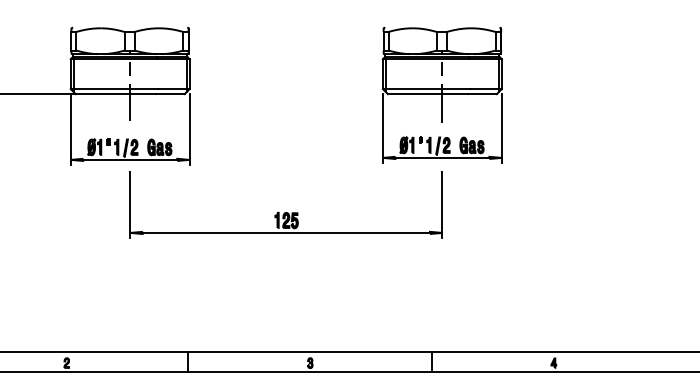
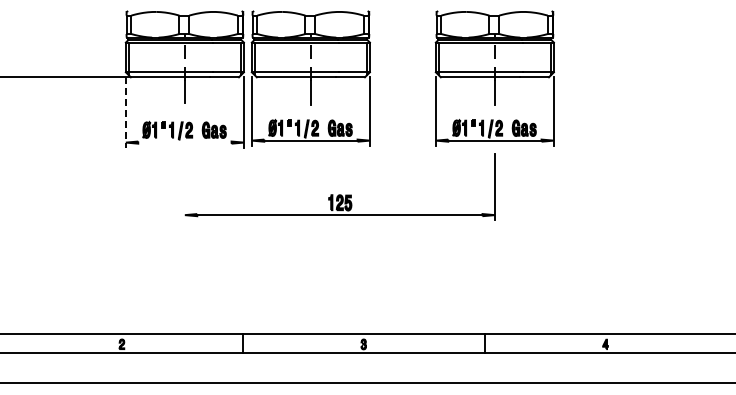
part: (256, 95) -> (310, 78), added
line: (70, 129) -> (125, 112), solid -> dashed
line: (129, 159) -> (184, 142), removed
line: (129, 205) -> (184, 187), removed

